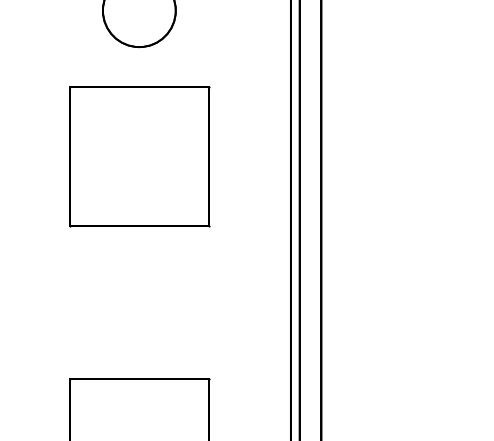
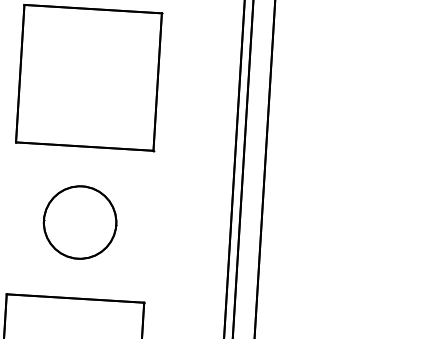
part: (139, 301) -> (80, 222), added

